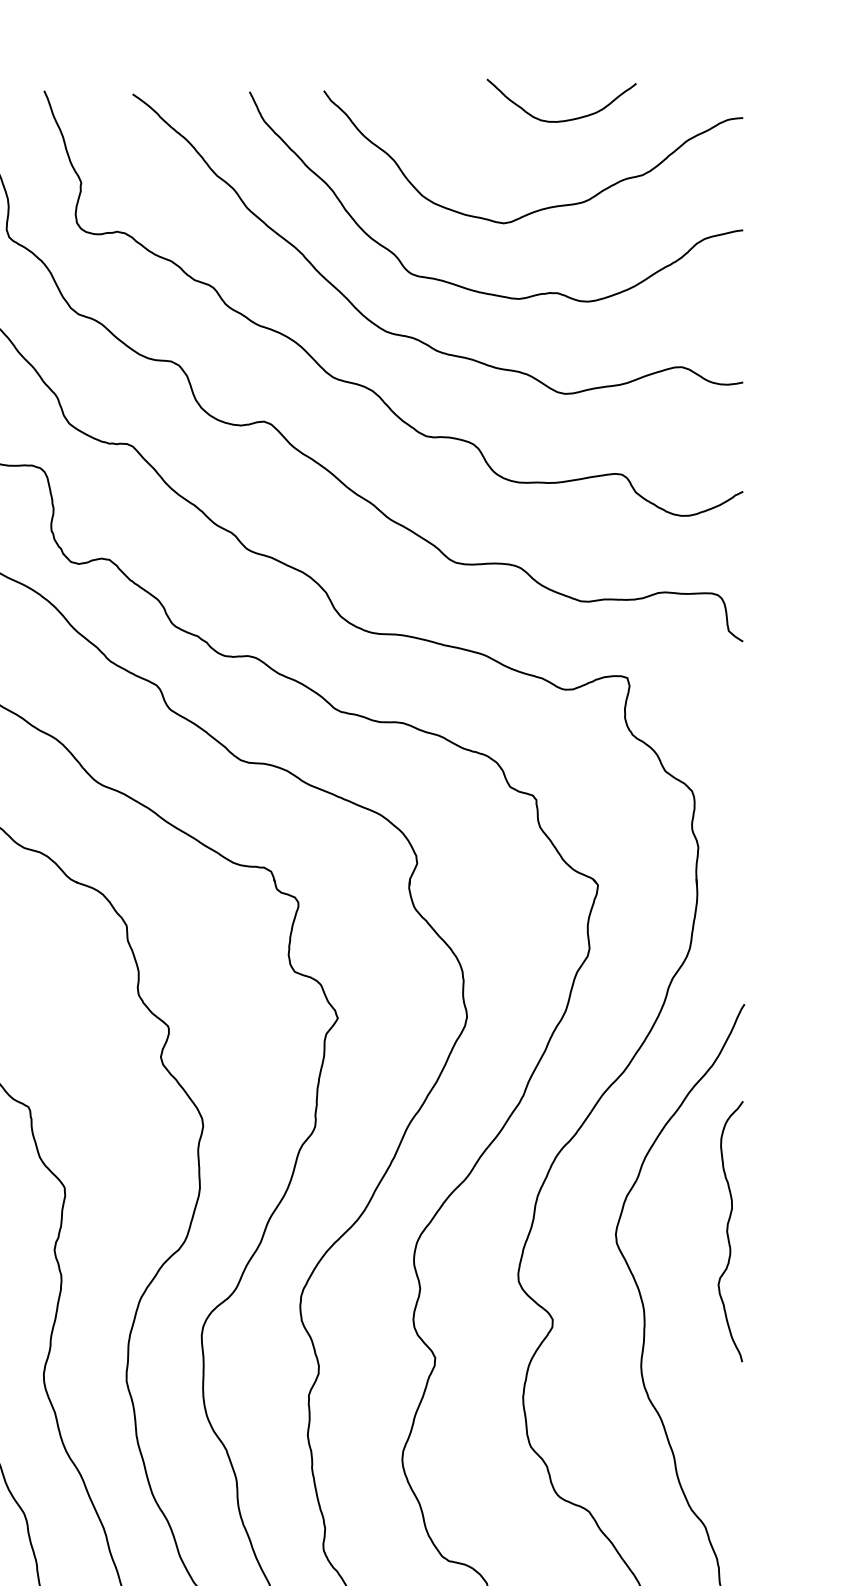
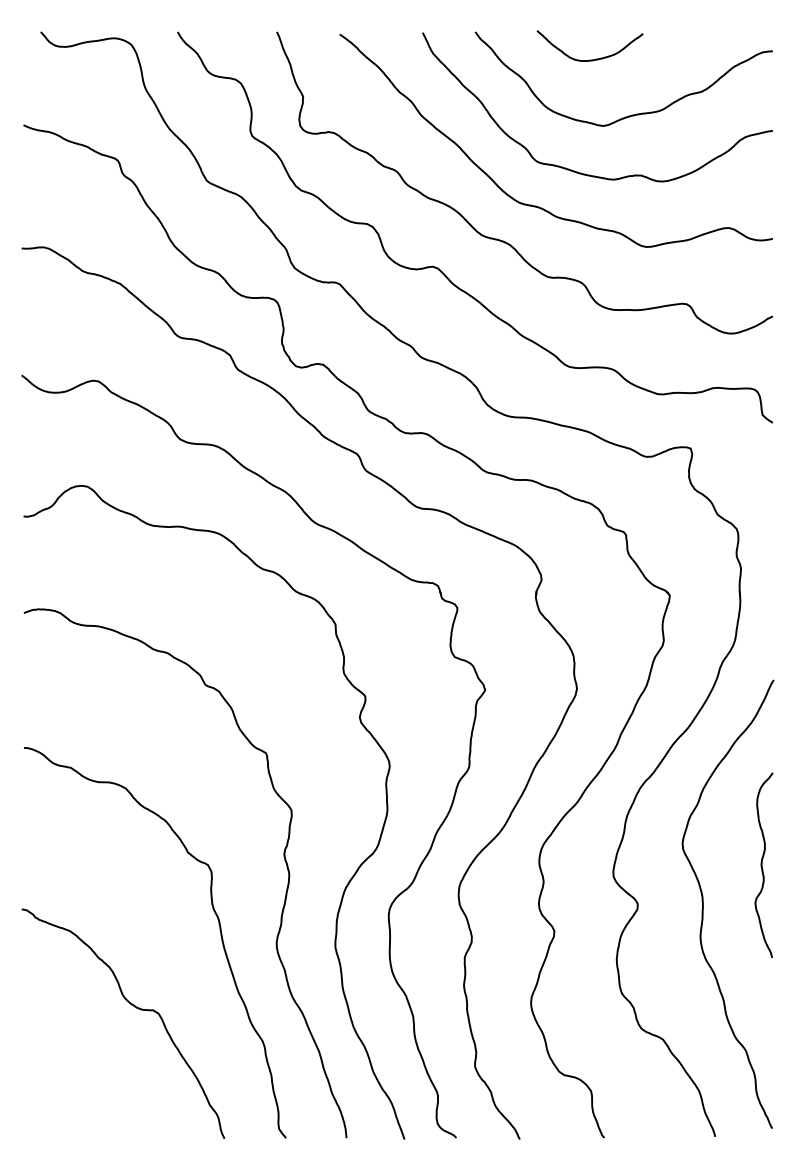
curve: (560, 119) -> (589, 59), moved
curve: (728, 1230) -> (762, 864), moved

